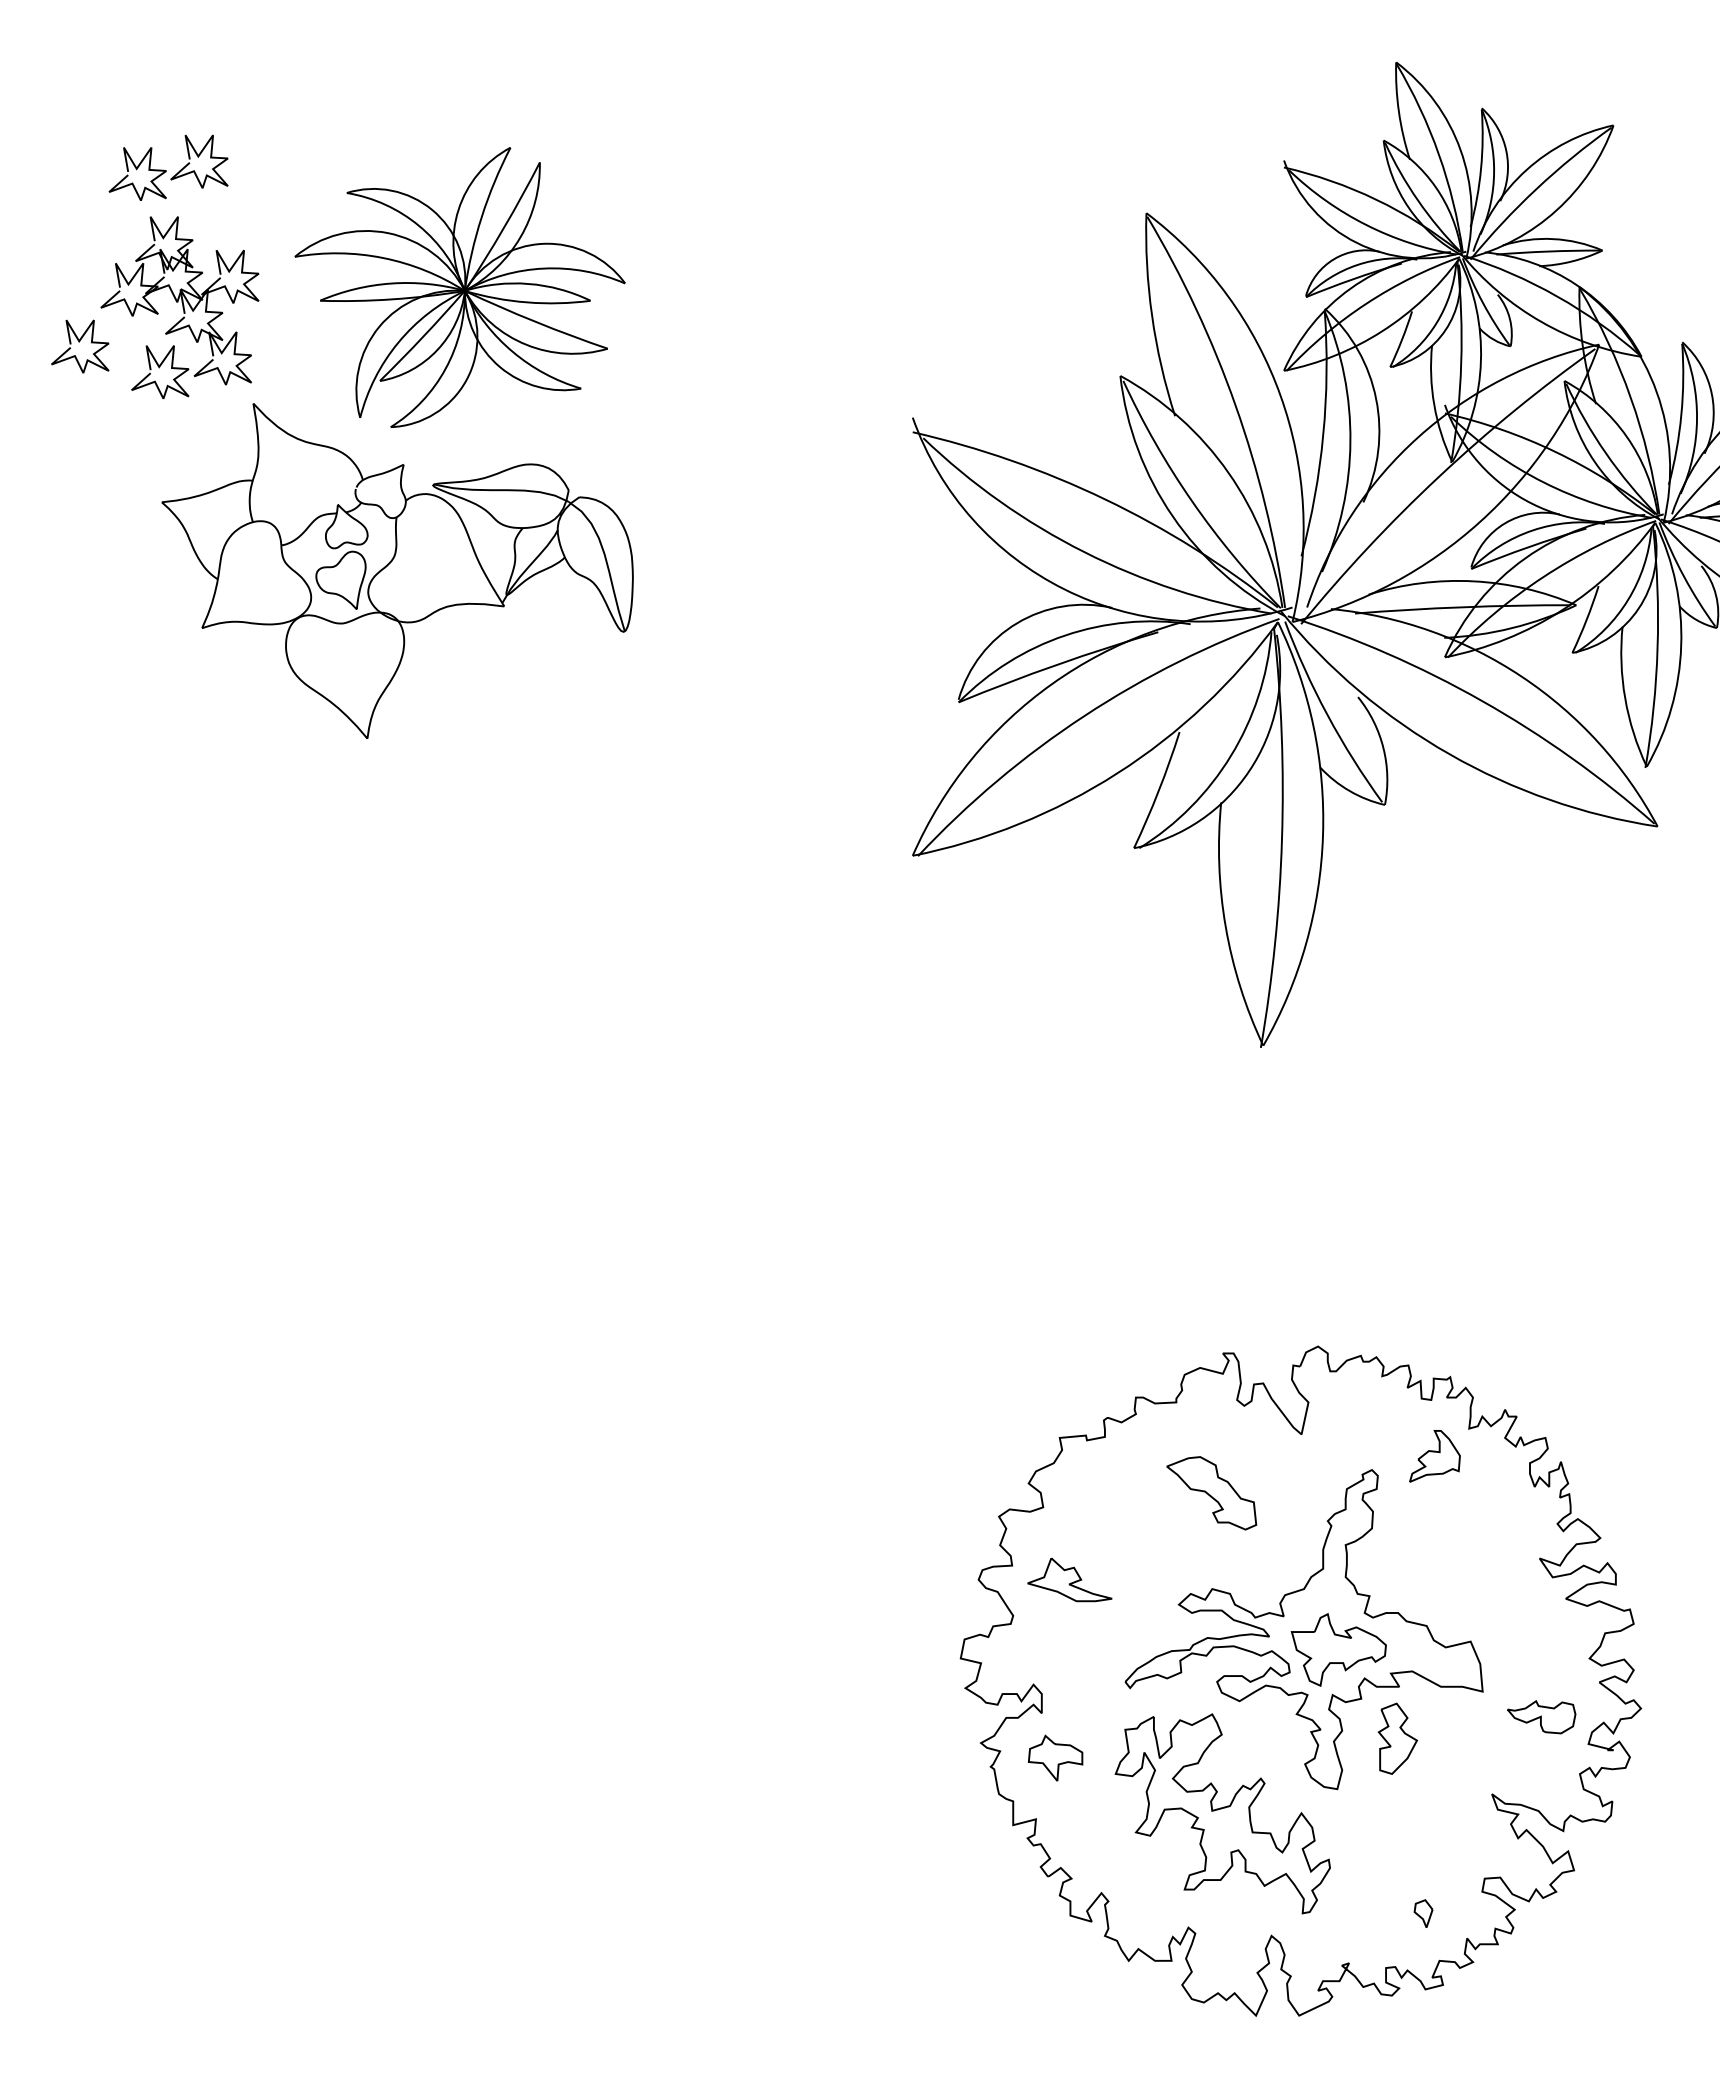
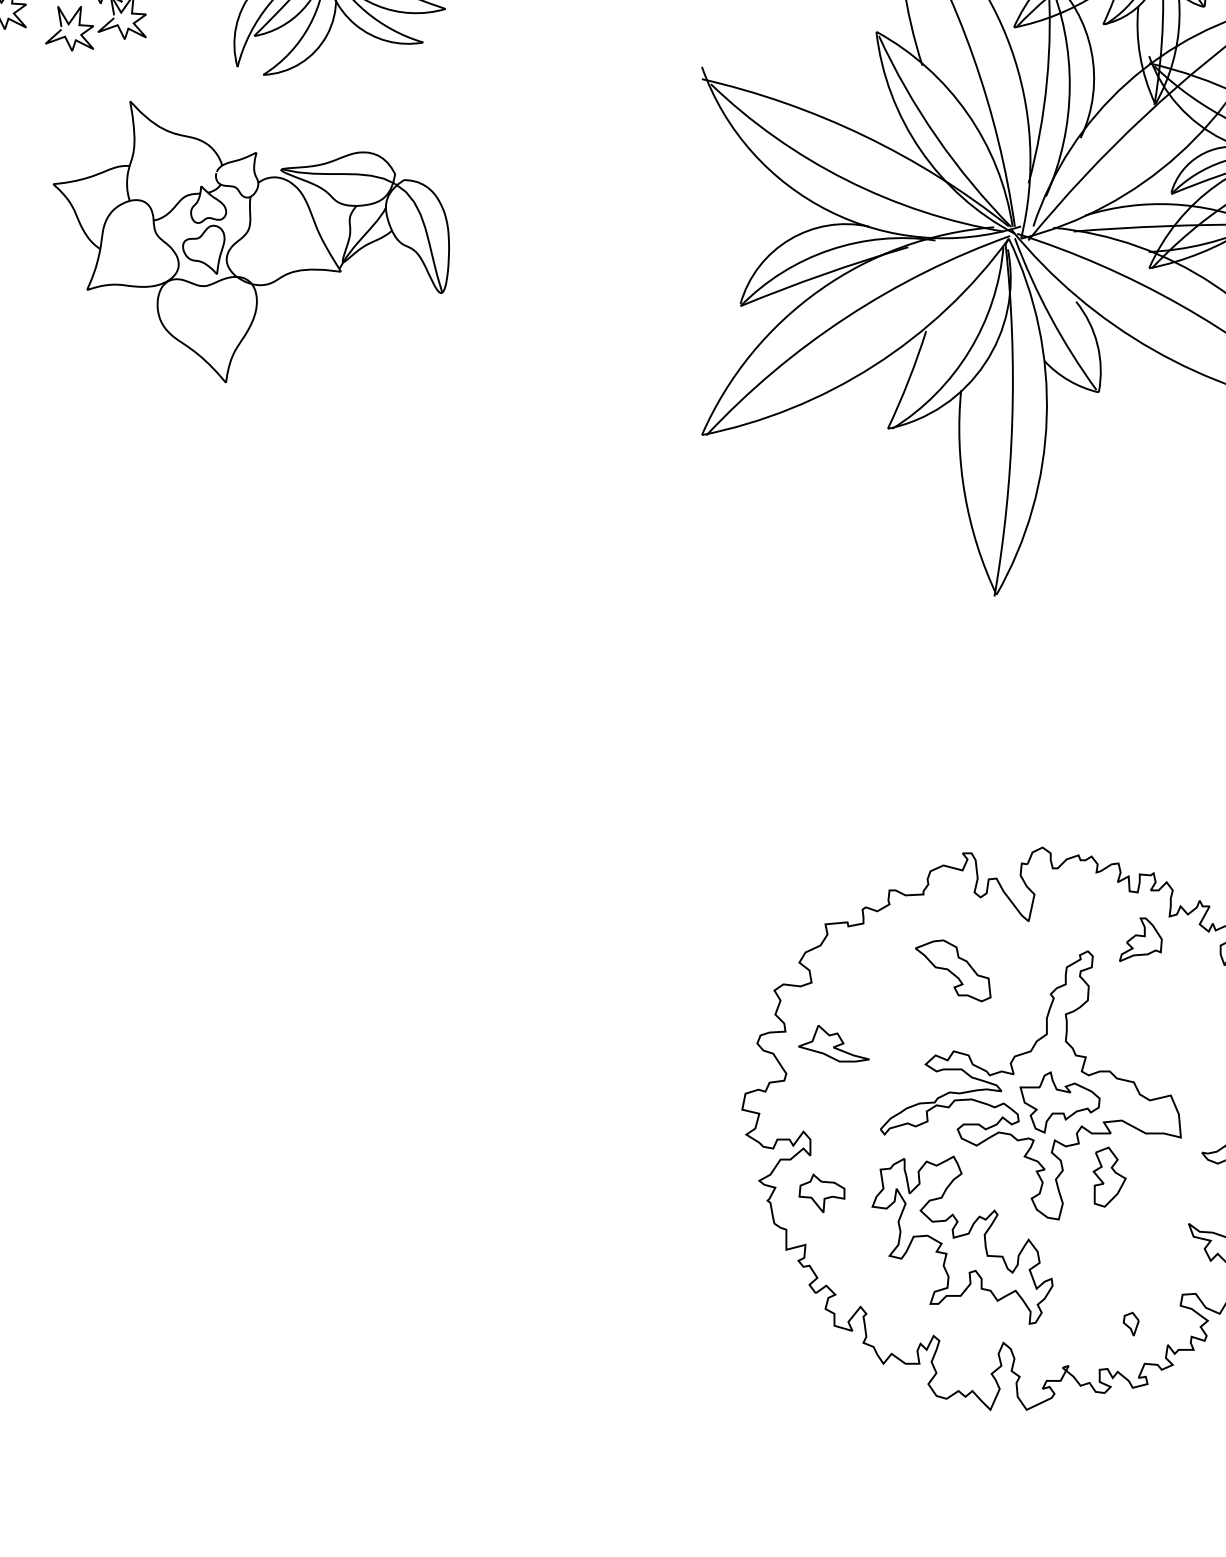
part: (397, 570) -> (251, 241), moved

